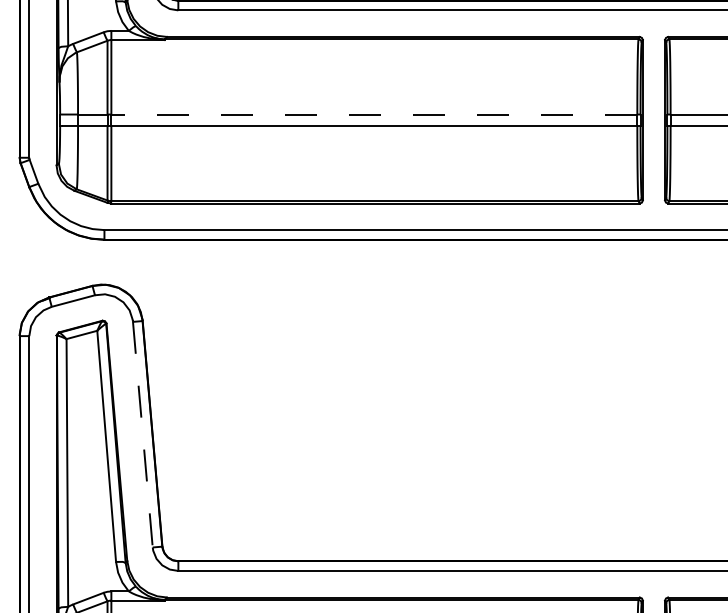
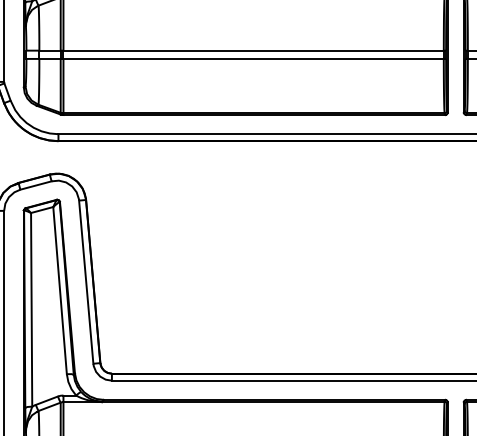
line: (374, 114) -> (253, 50), dashed -> solid
line: (142, 435) -> (85, 282), dashed -> solid

